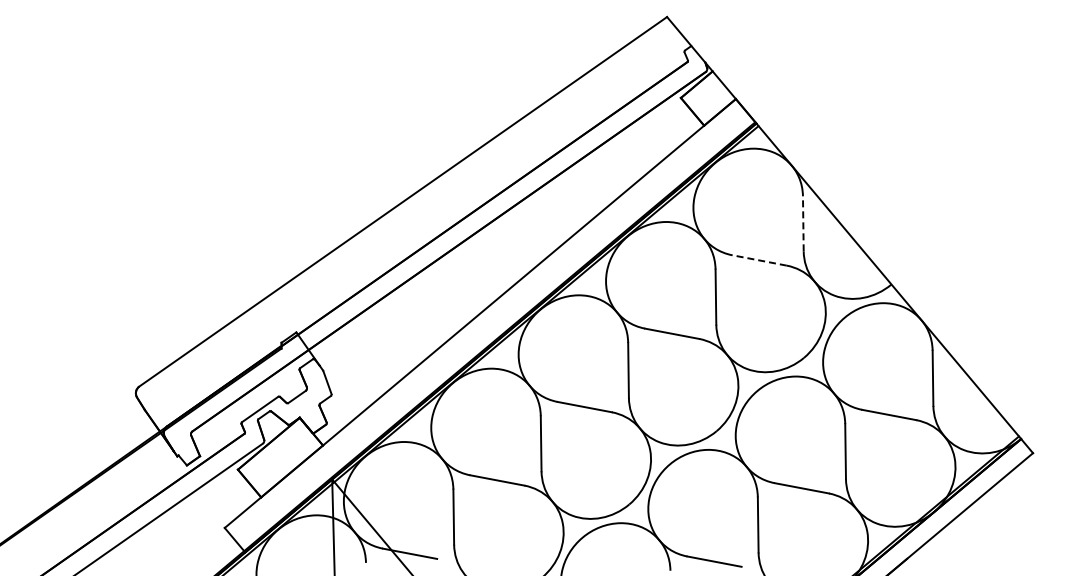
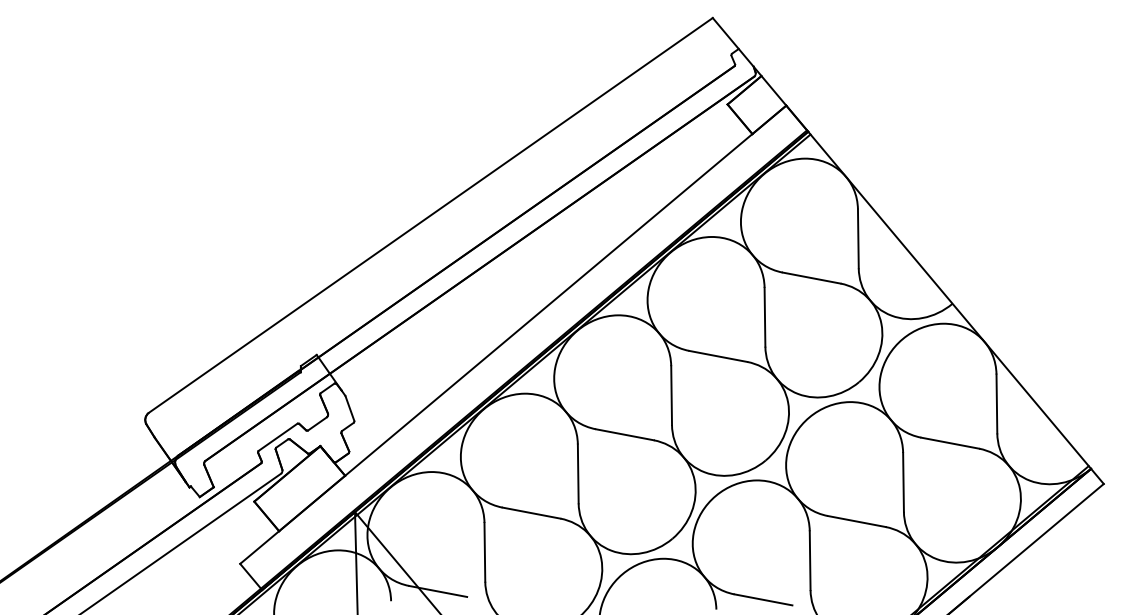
line: (803, 223) -> (858, 238), dashed -> solid
line: (759, 260) -> (811, 278), dashed -> solid

